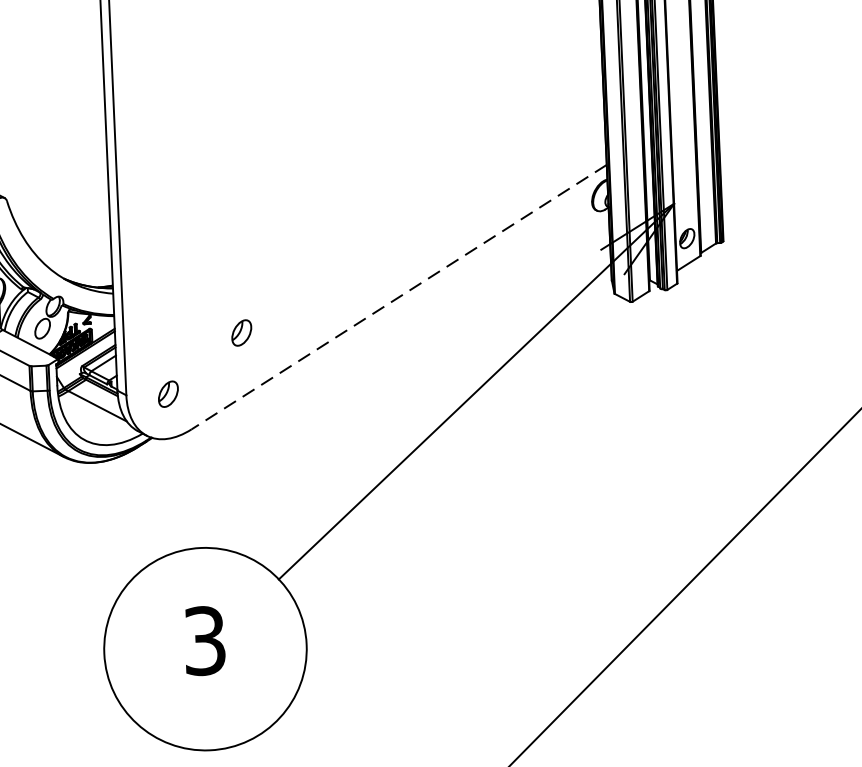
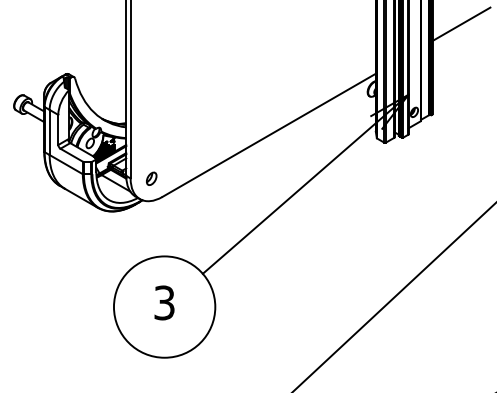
line: (773, 59) -> (461, 24), added
line: (397, 297) -> (268, 135), dashed -> solid
part: (241, 332) -> (189, 149), removed

